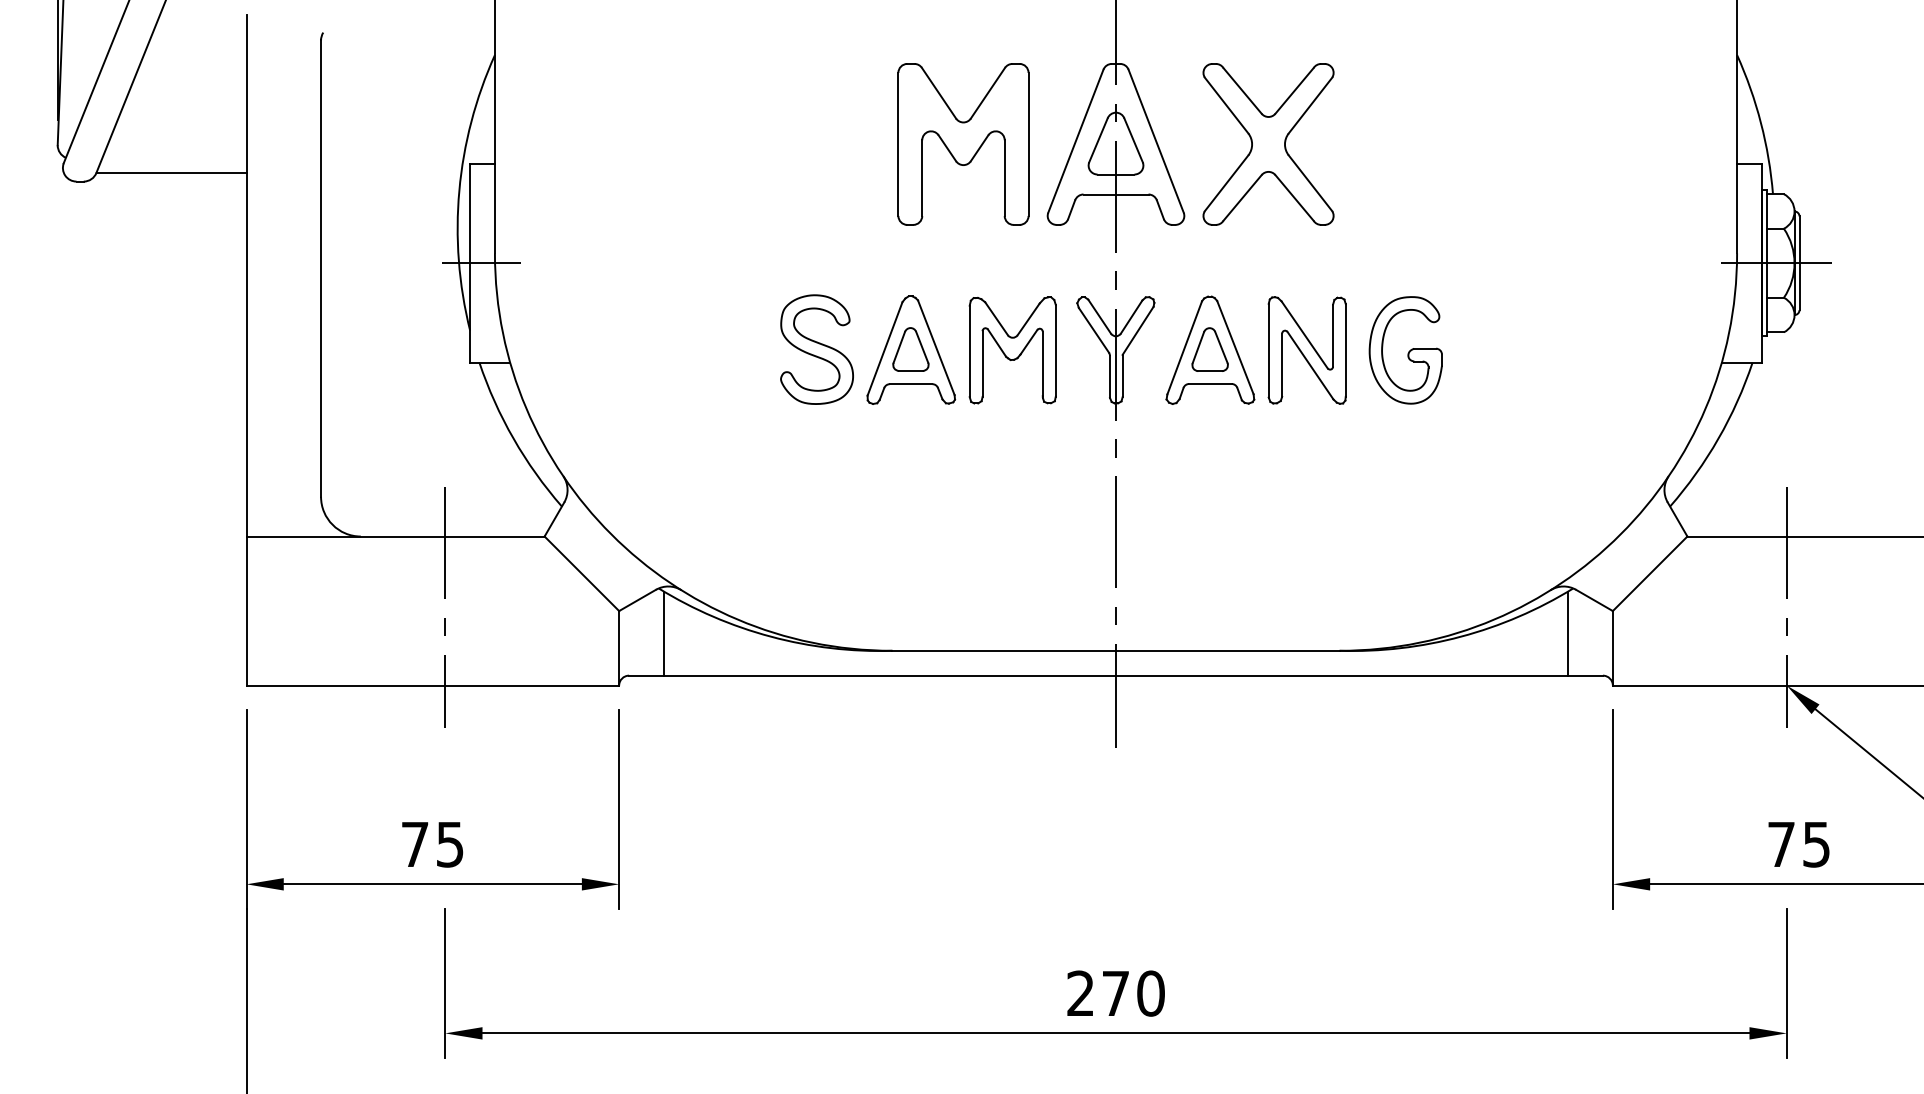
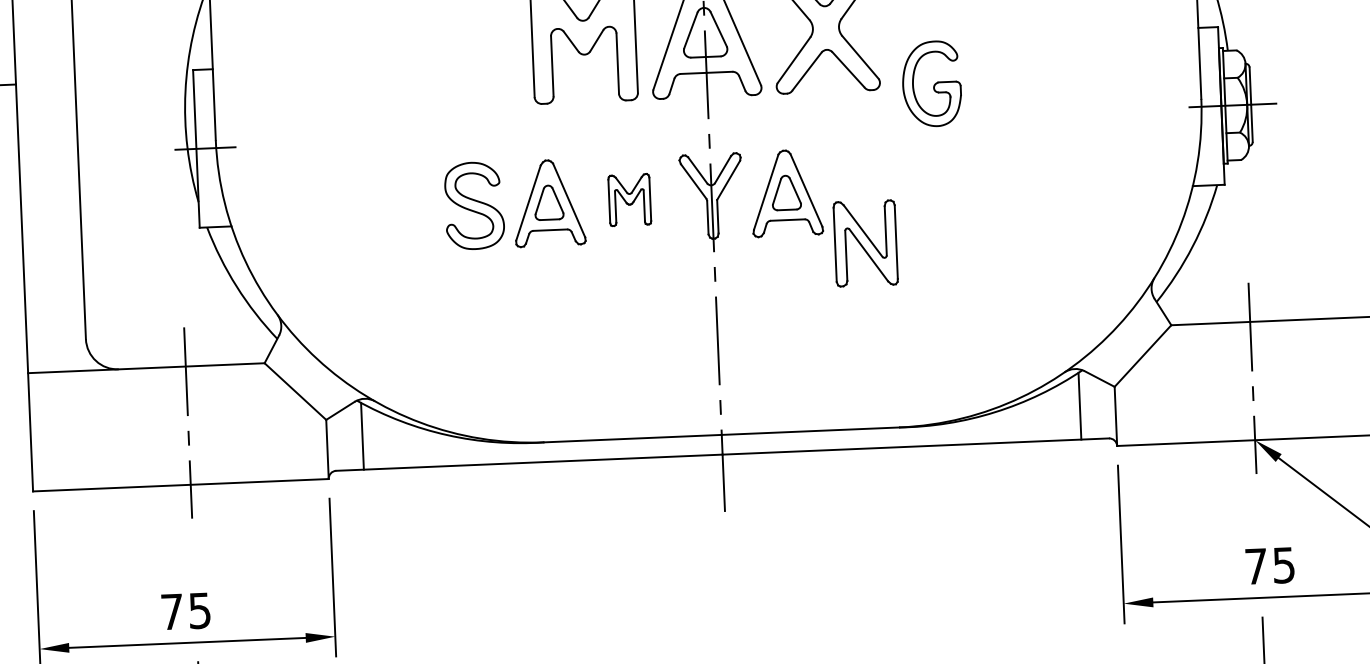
part: (1012, 350) -> (629, 200), size x0.6
part: (1306, 350) -> (865, 243), moved
part: (1405, 350) -> (931, 84), moved

